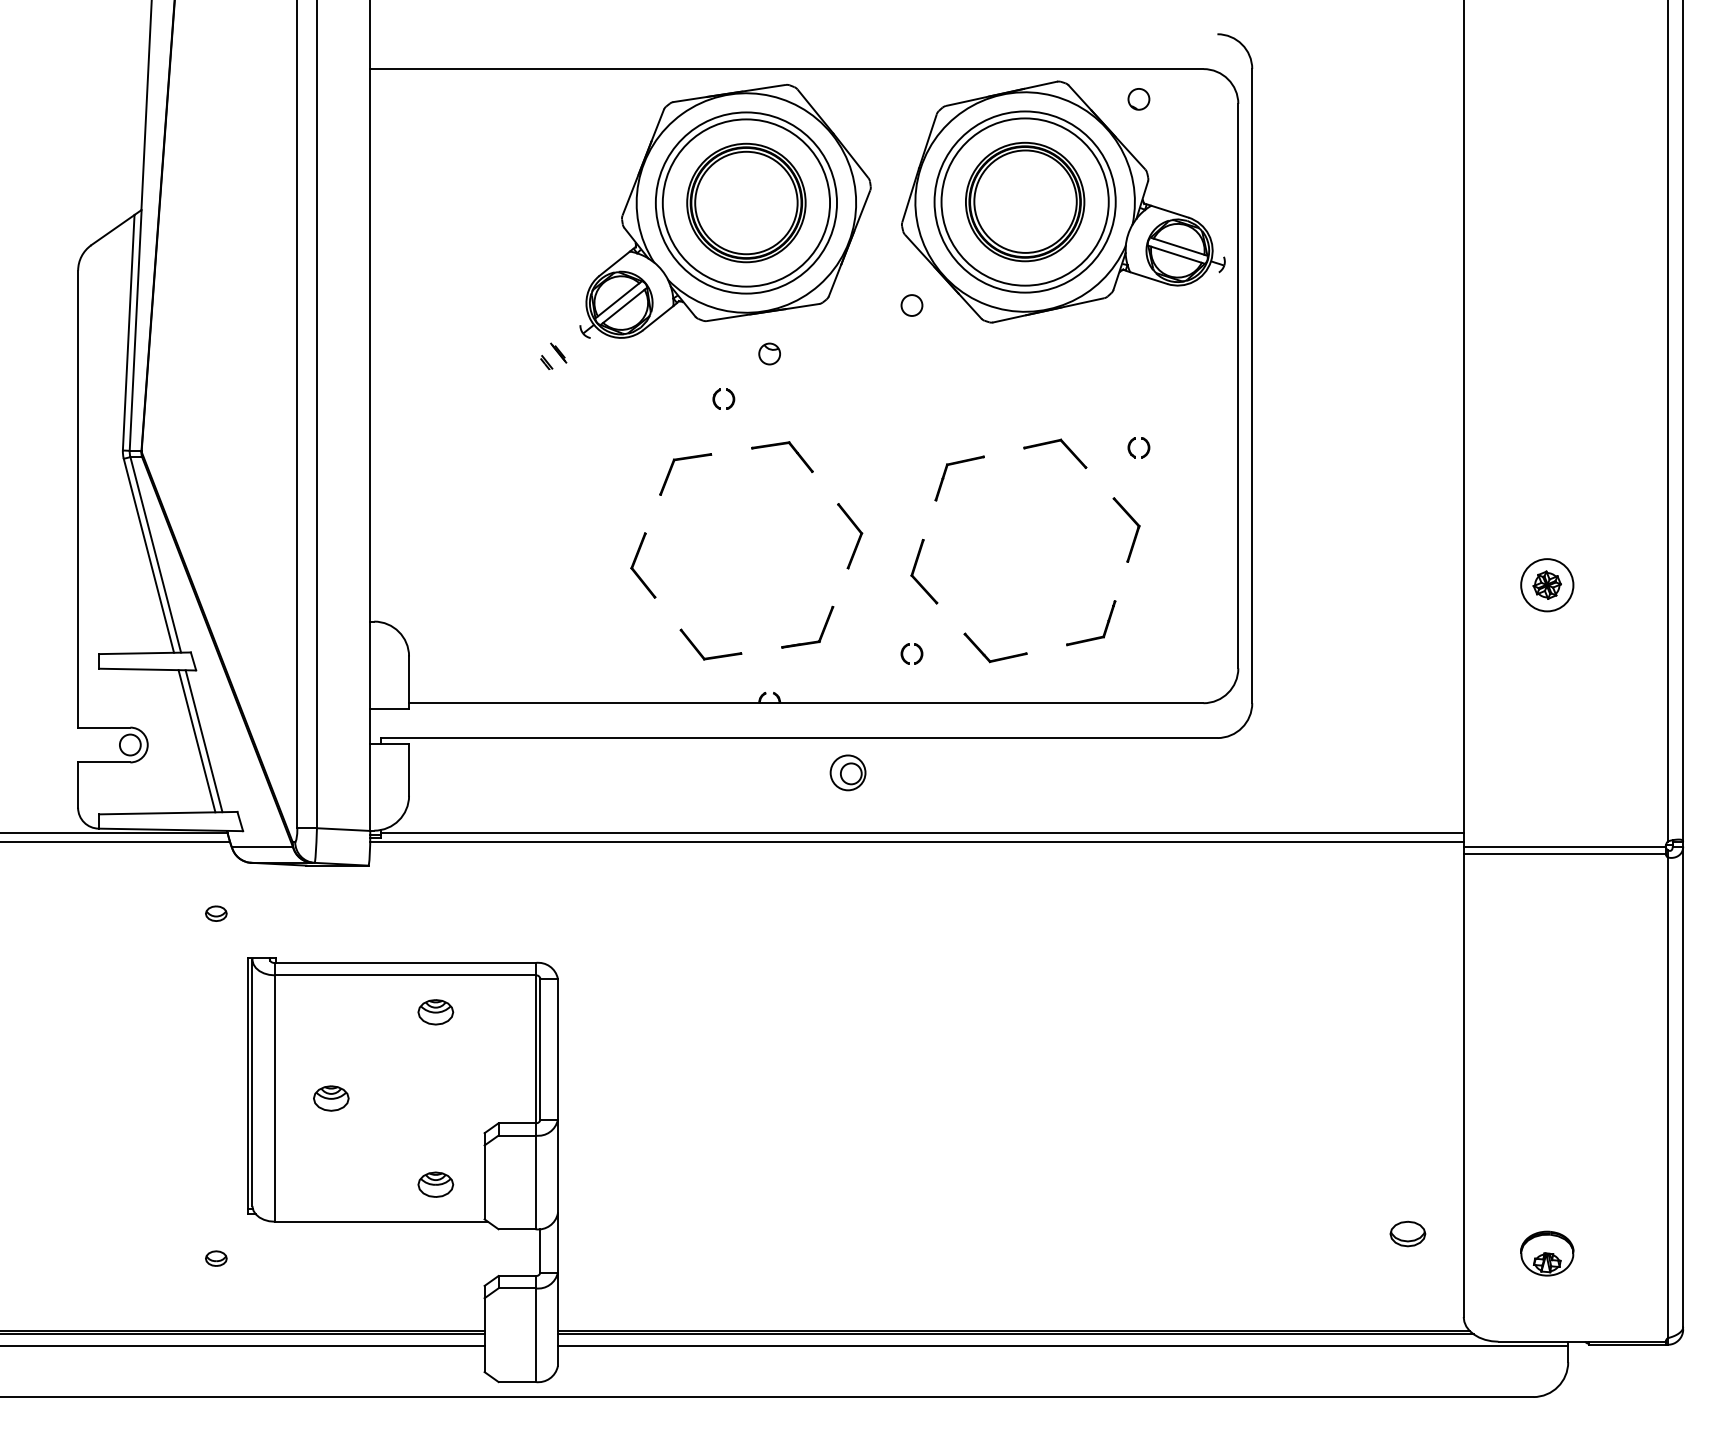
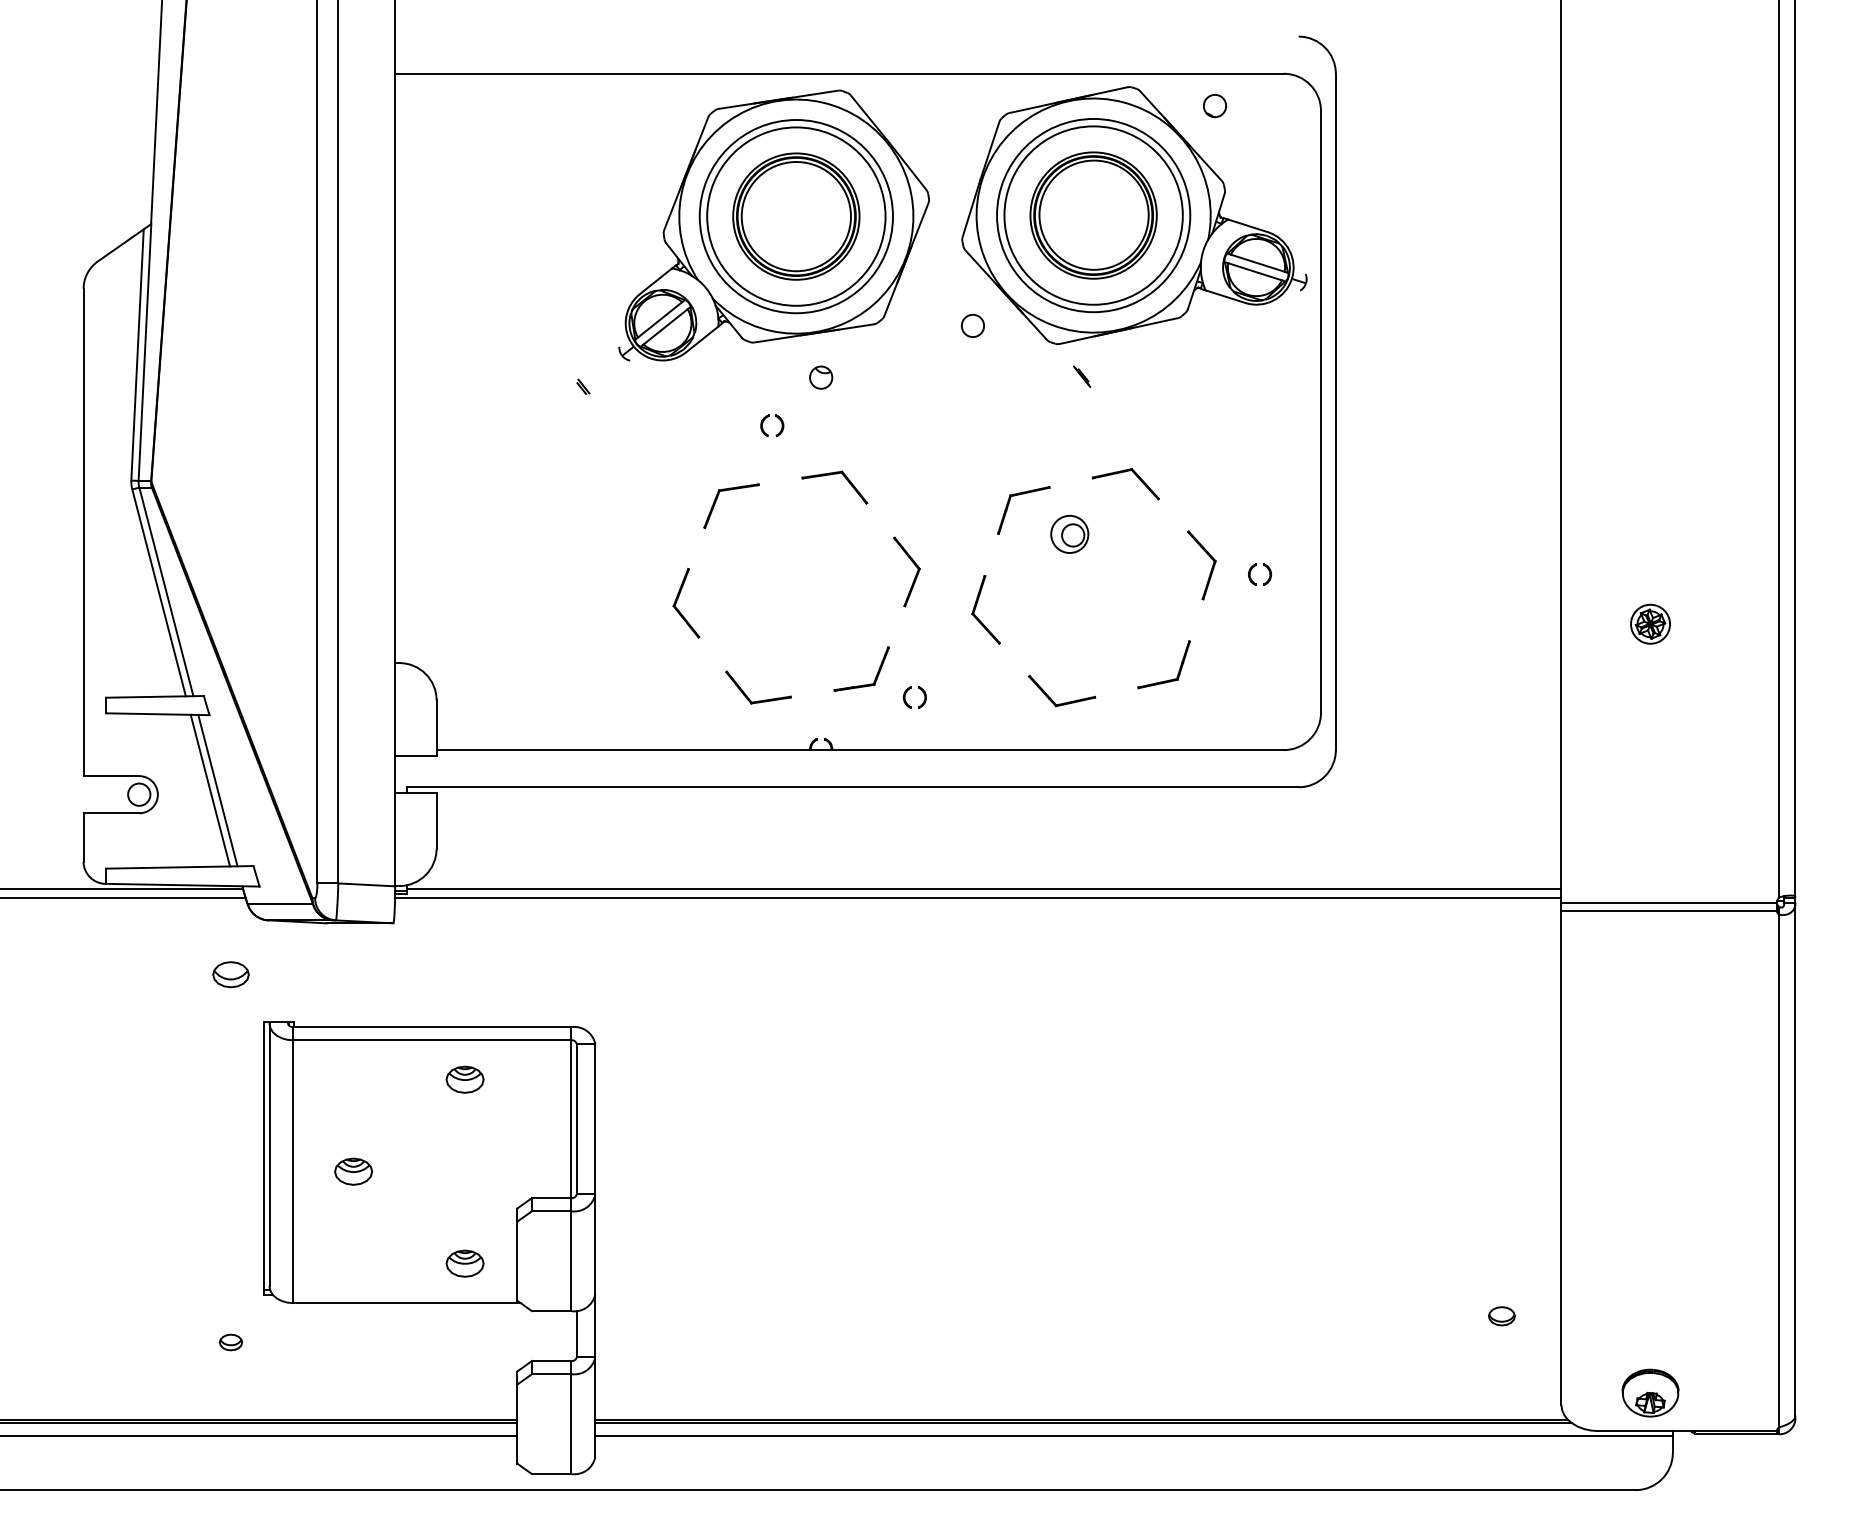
part: (559, 352) -> (1082, 376), moved
part: (1146, 444) -> (1268, 571), moved
circle: (1547, 585) -> (1650, 624), size x0.7
part: (905, 649) -> (907, 692), moved
part: (847, 772) -> (1069, 534), moved
part: (215, 913) -> (230, 974), size x1.6
part: (1407, 1234) -> (1501, 1316), size x0.7
part: (1547, 1253) -> (1650, 1392), moved

